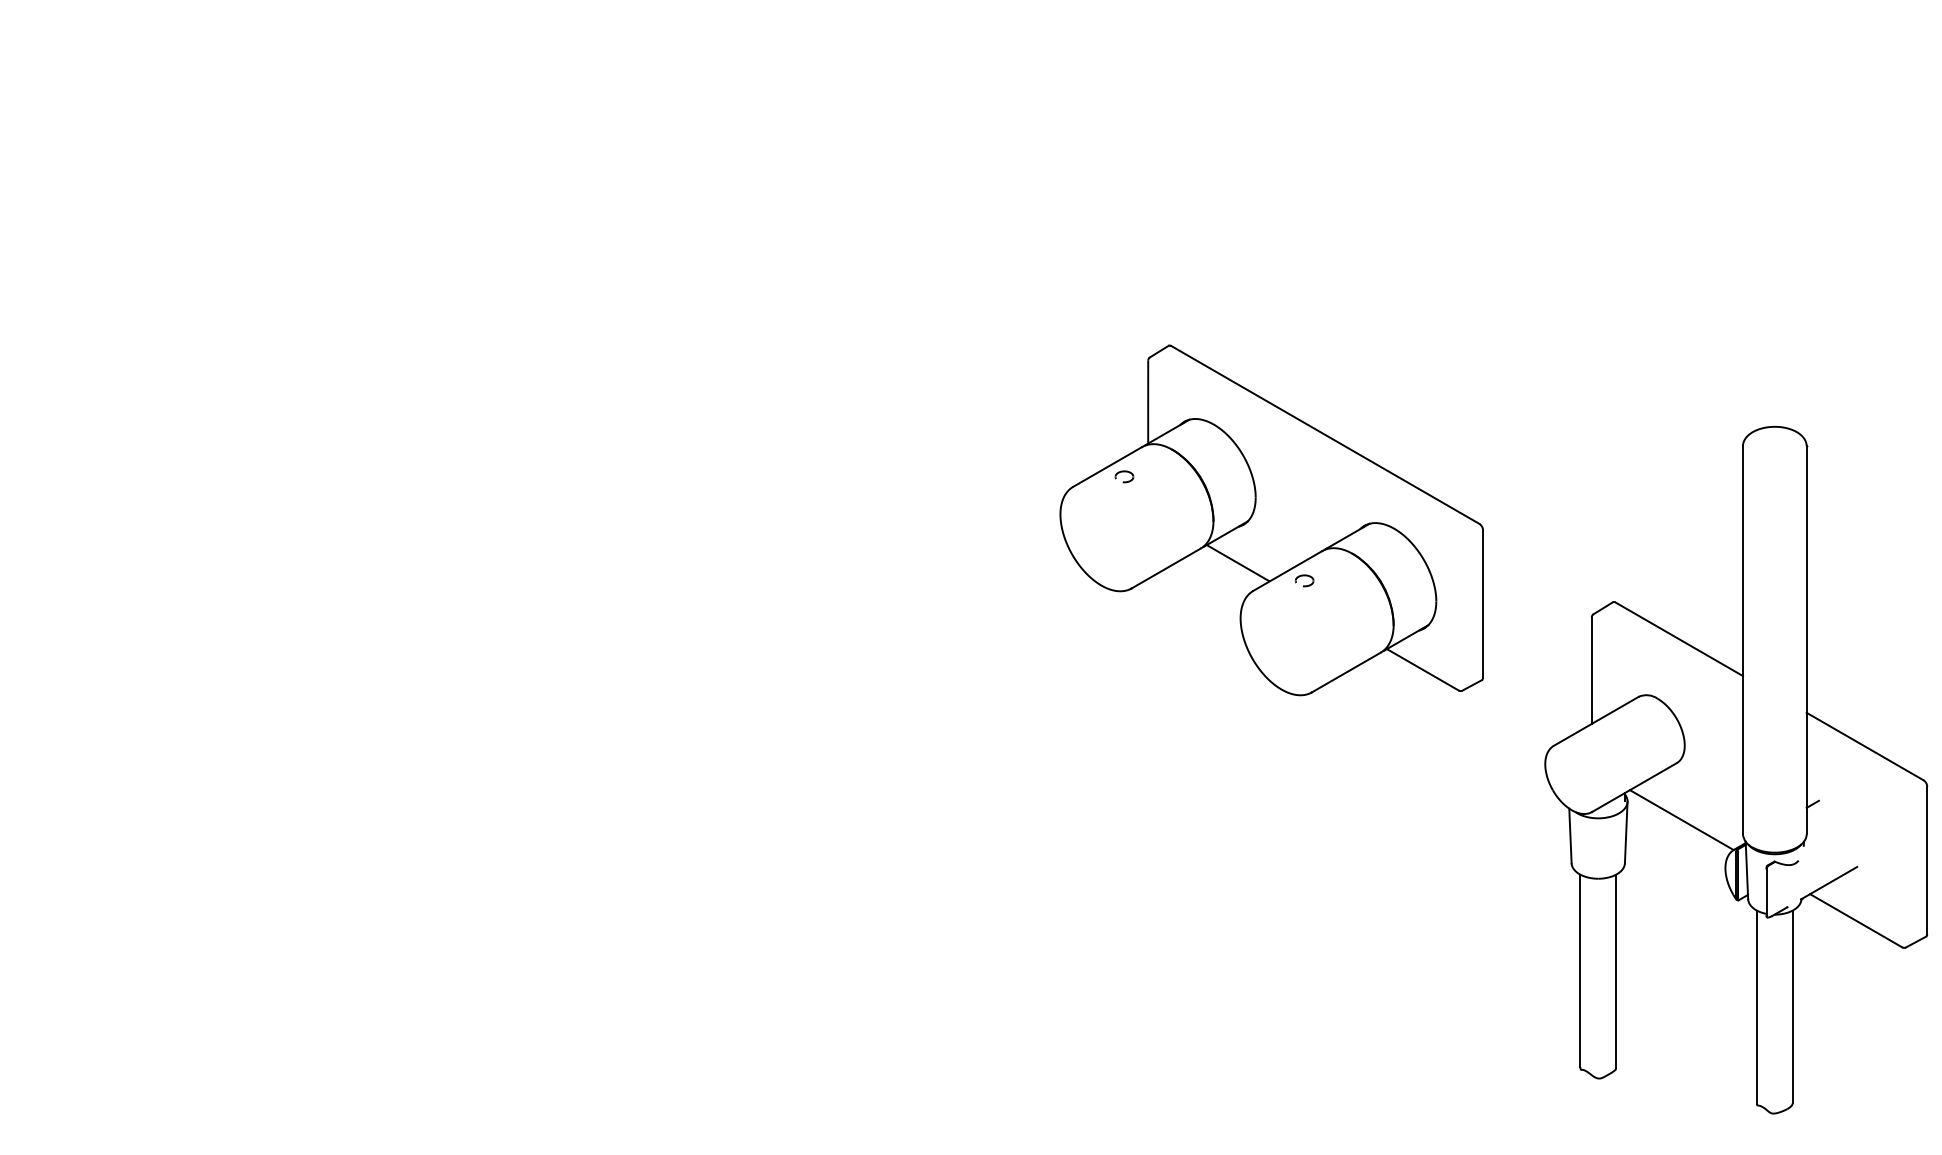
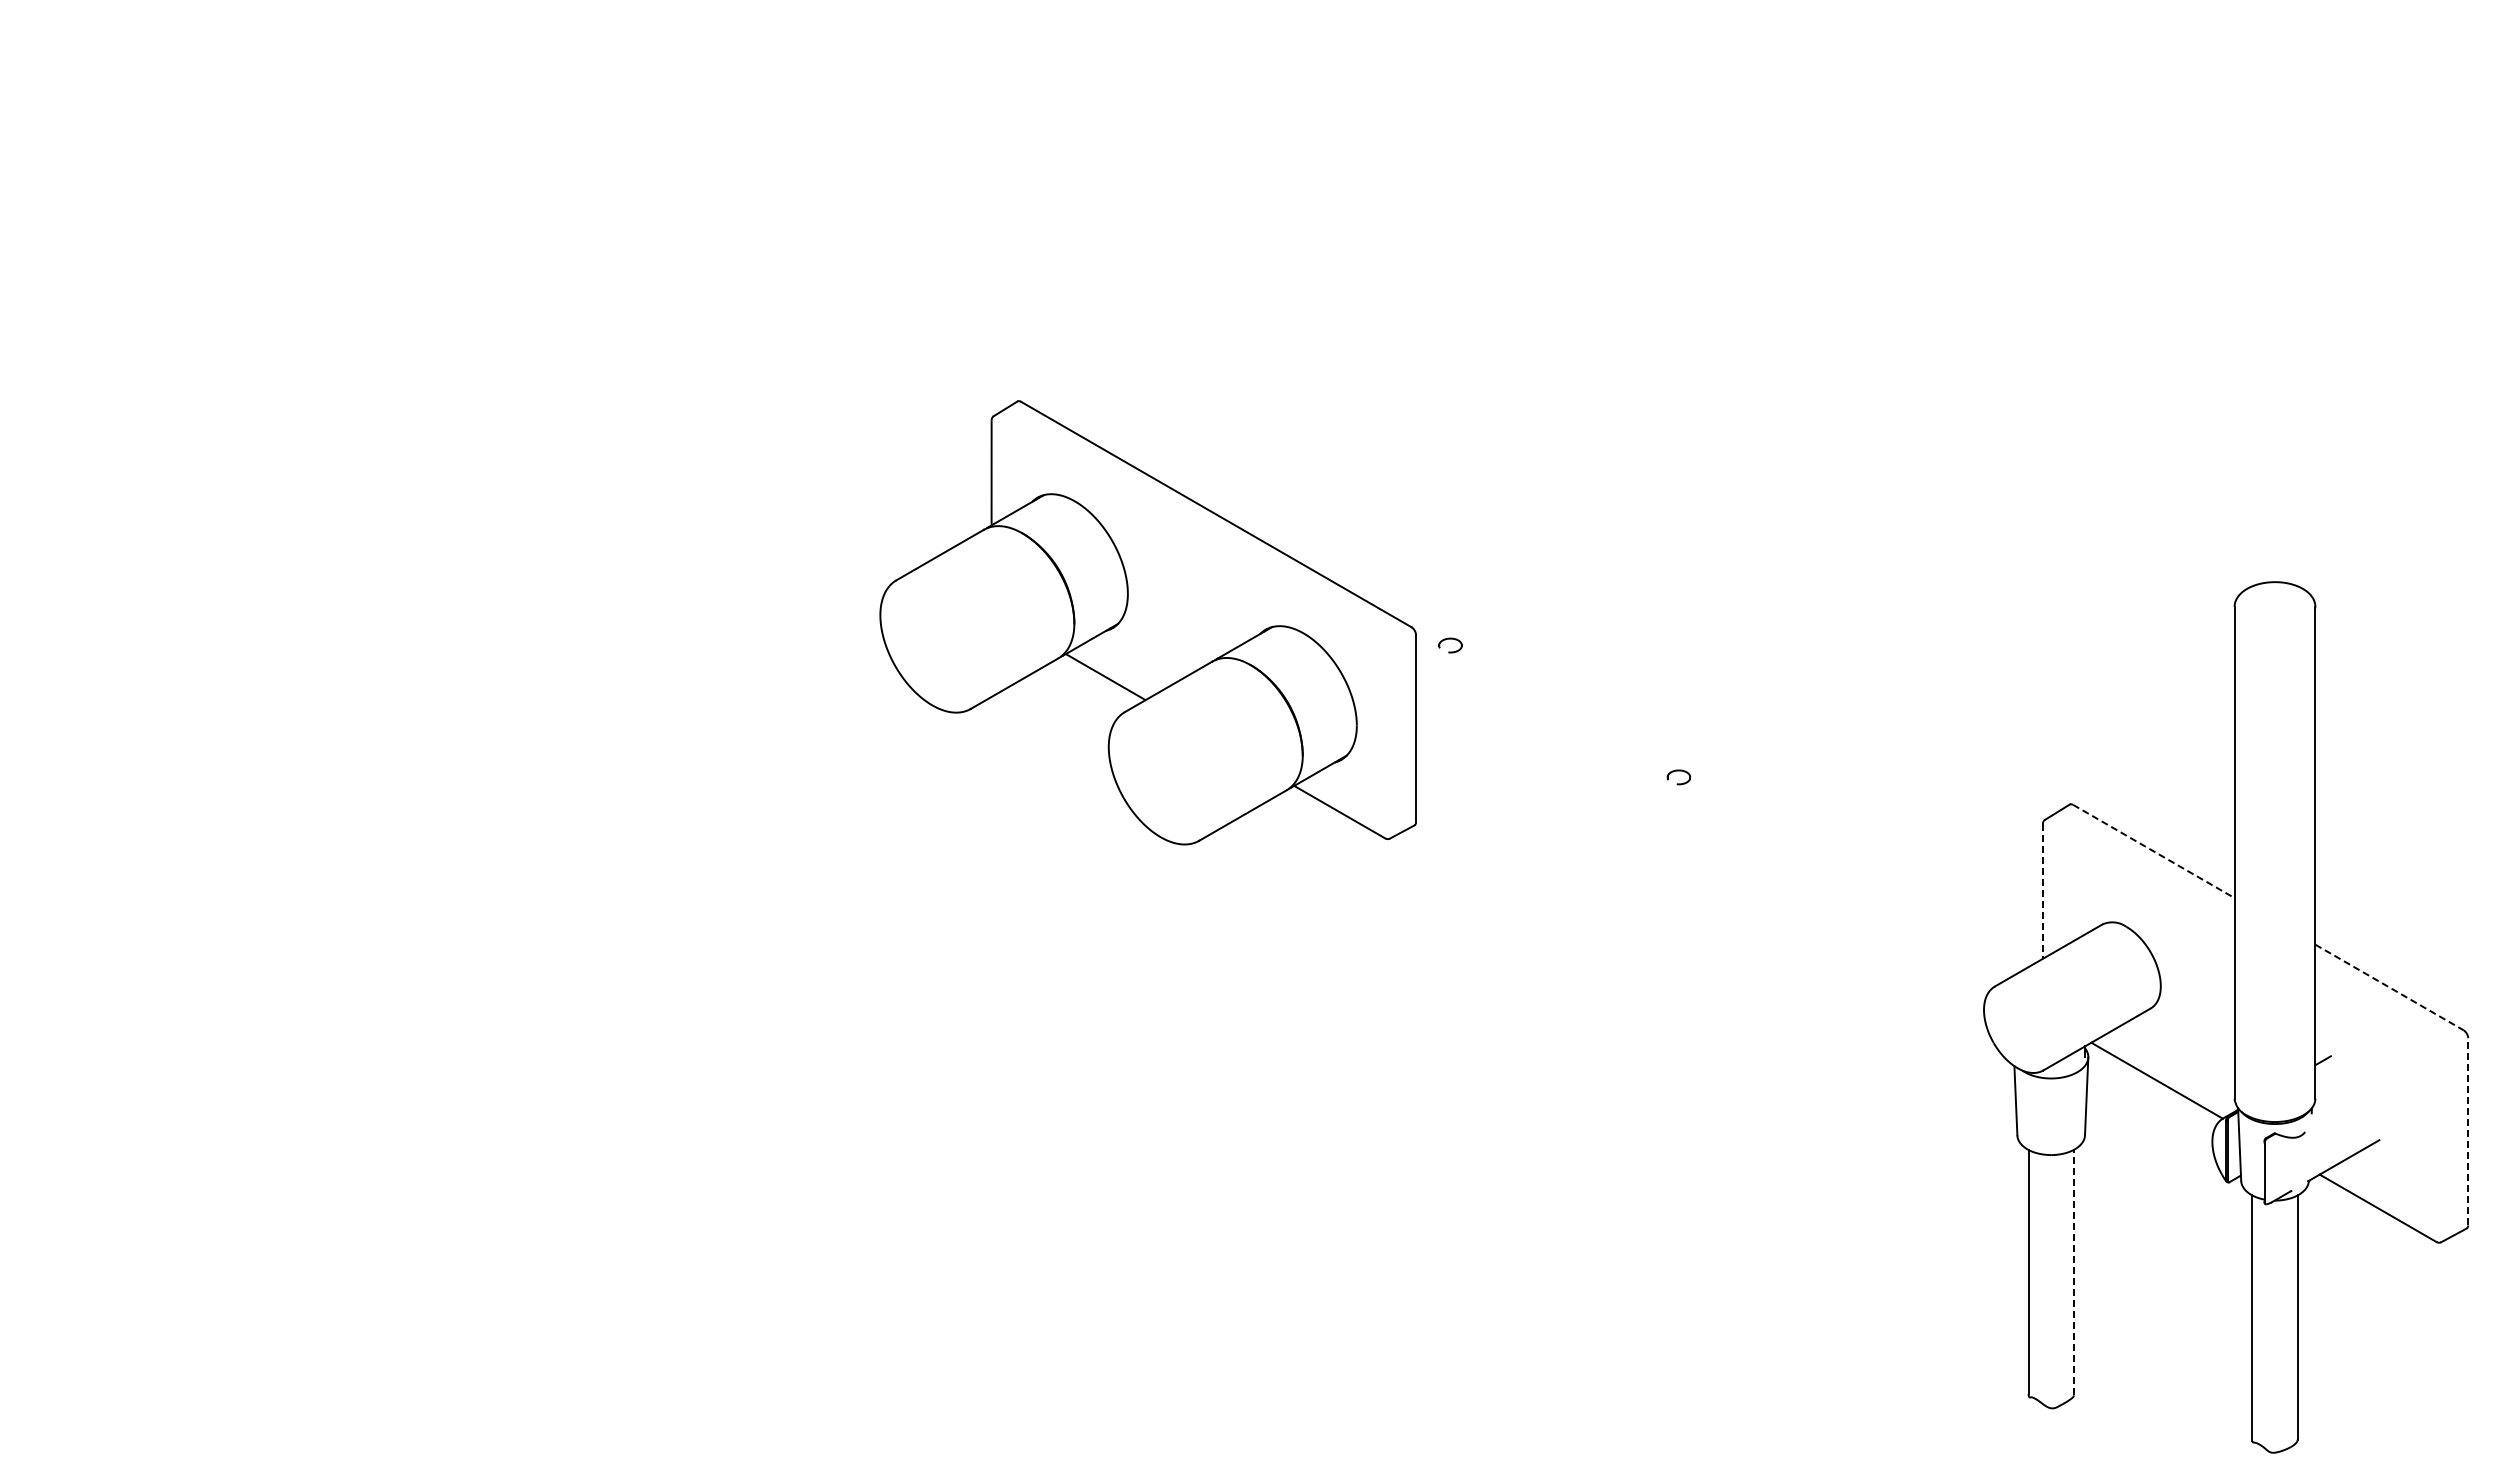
part: (1271, 520) -> (1147, 622), moved
line: (1679, 639) -> (2154, 851), solid -> dashed
line: (1591, 670) -> (2042, 891), solid -> dashed
line: (1865, 746) -> (2389, 987), solid -> dashed
line: (1927, 860) -> (2468, 1131), solid -> dashed
line: (1615, 971) -> (2073, 1272), solid -> dashed

